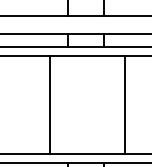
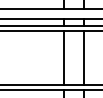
line: (49, 104) -> (64, 57), moved
line: (126, 104) -> (84, 57), moved

